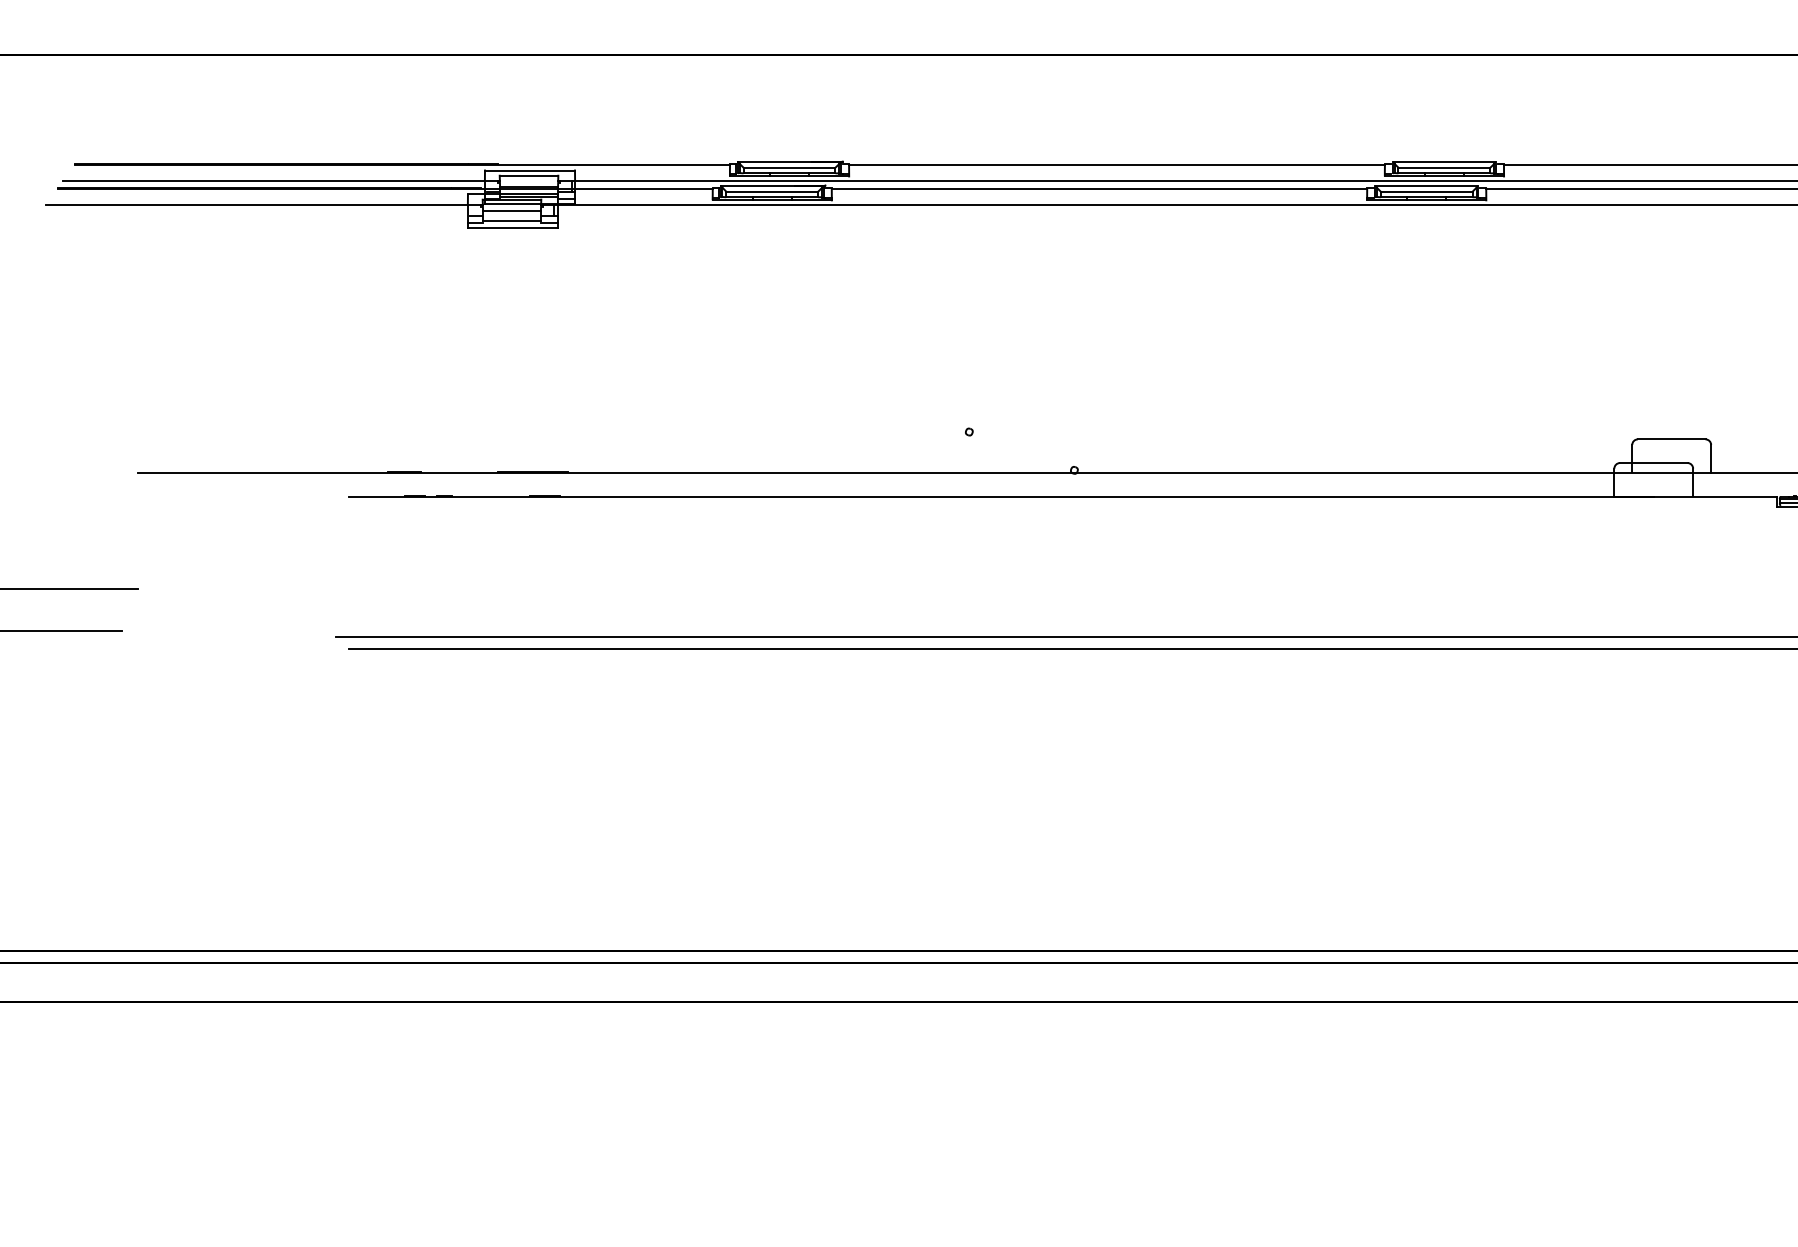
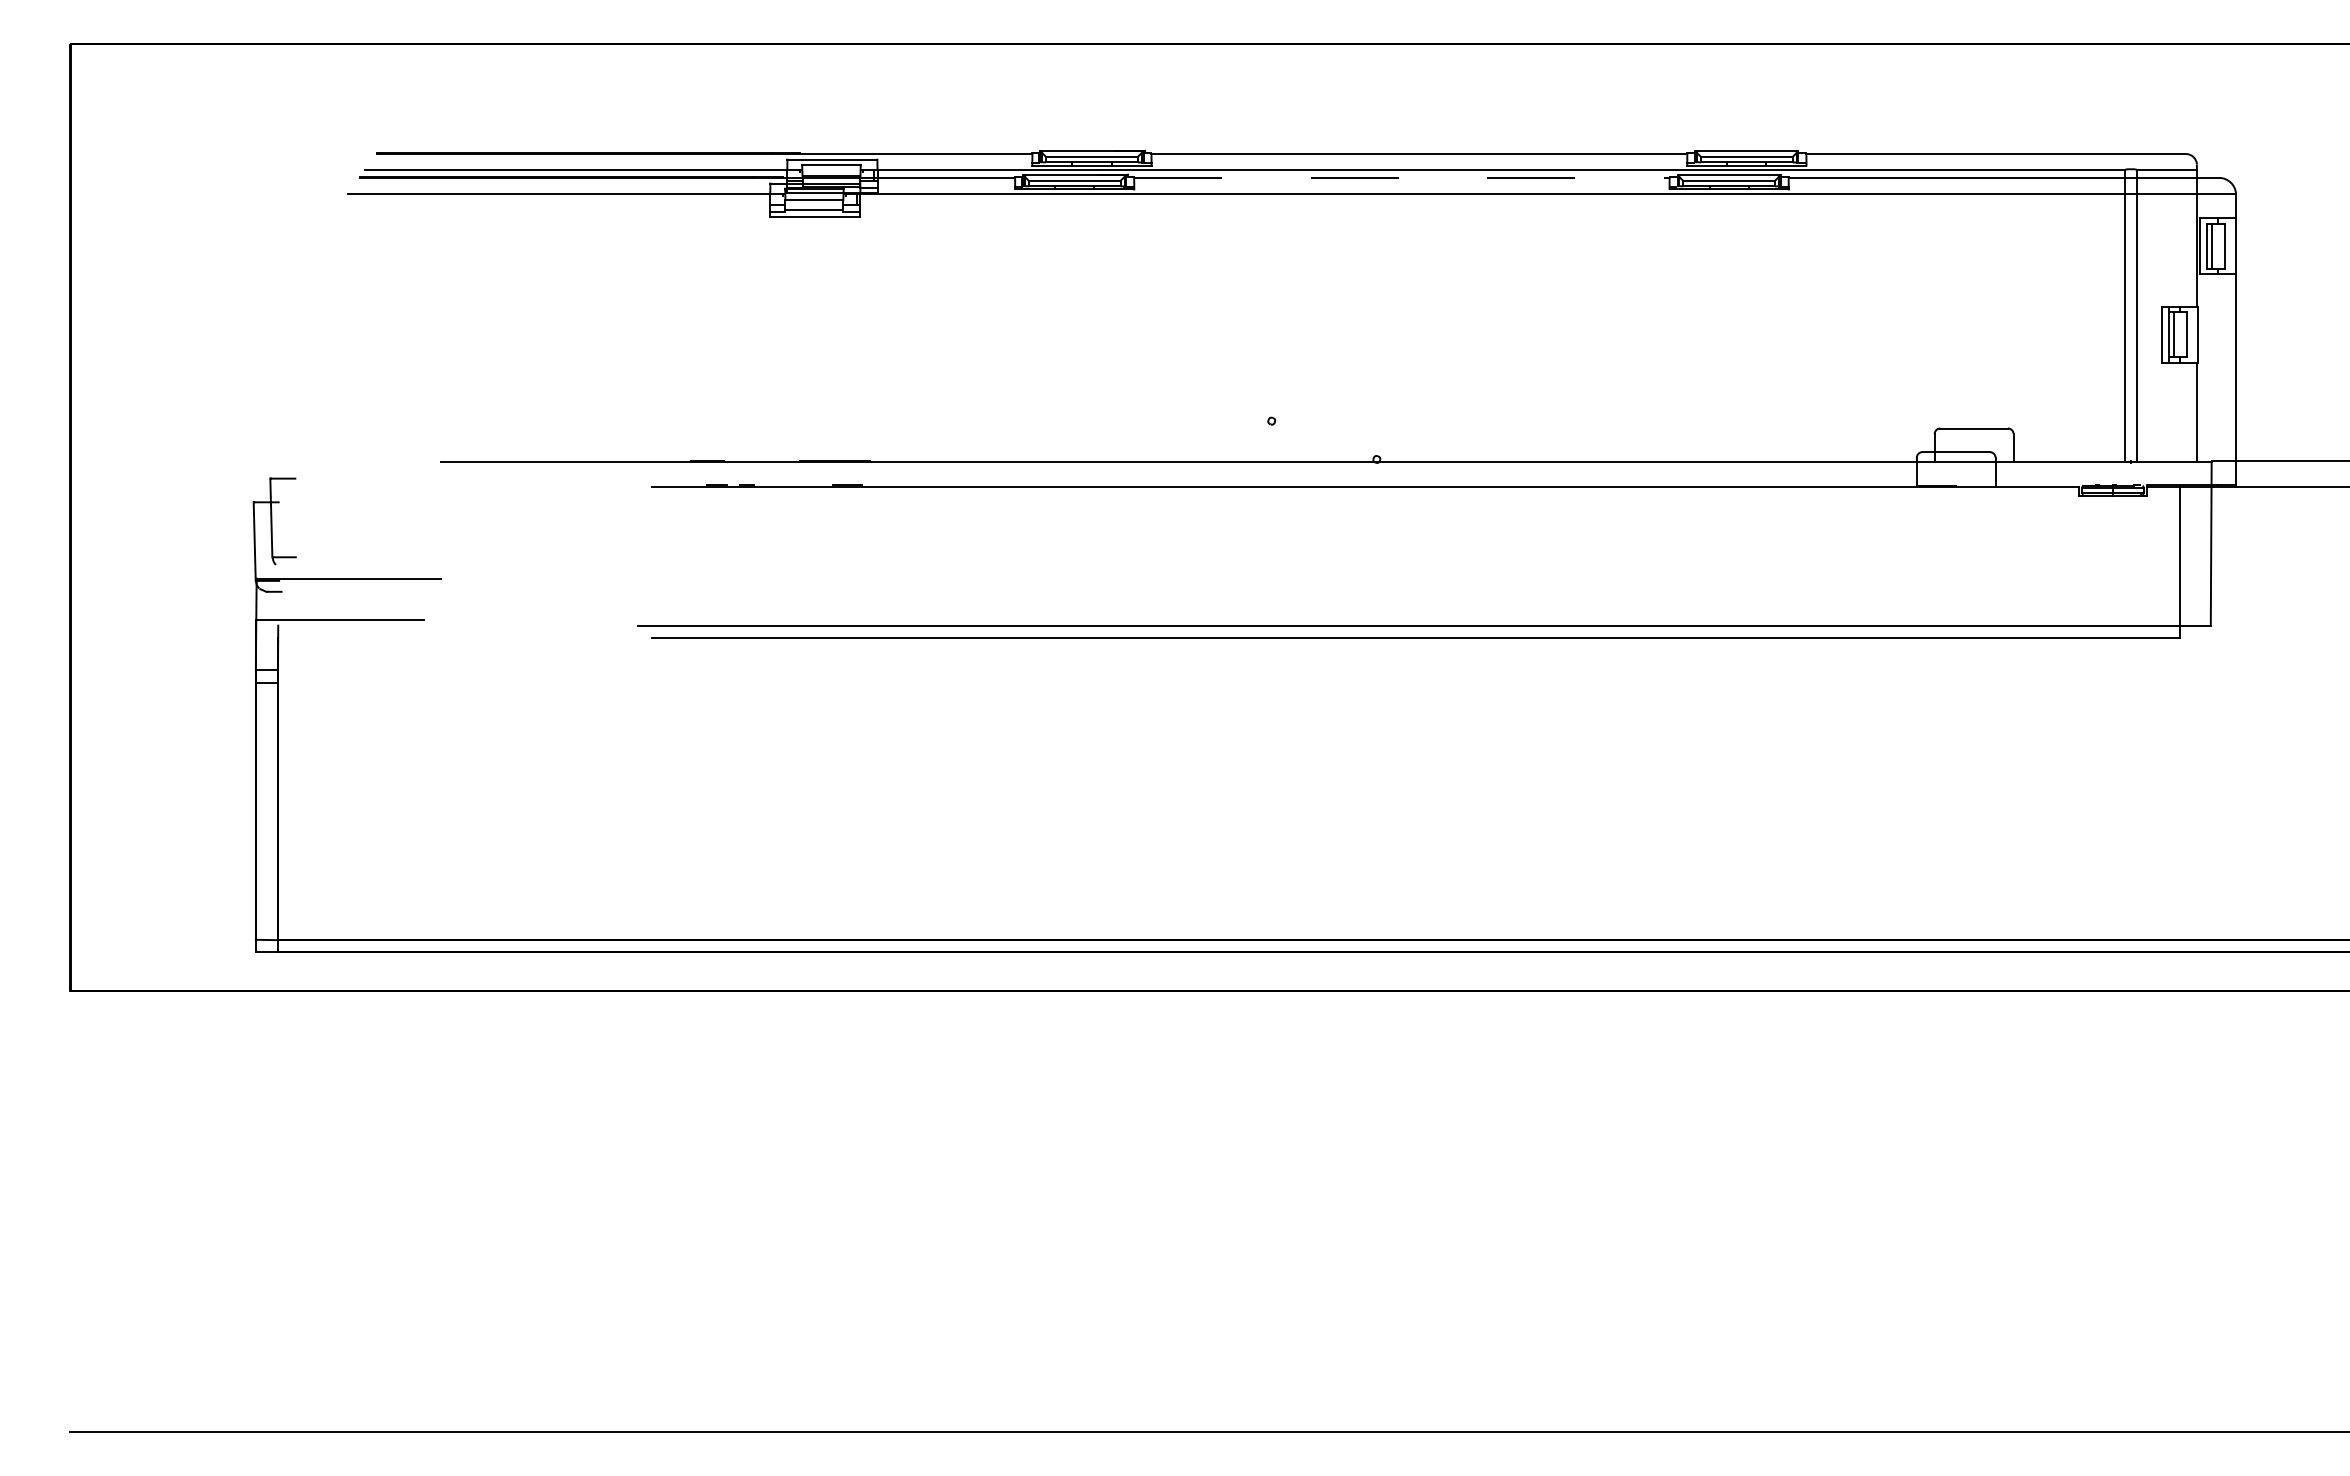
line: (1099, 188) -> (1401, 177), solid -> dashed

